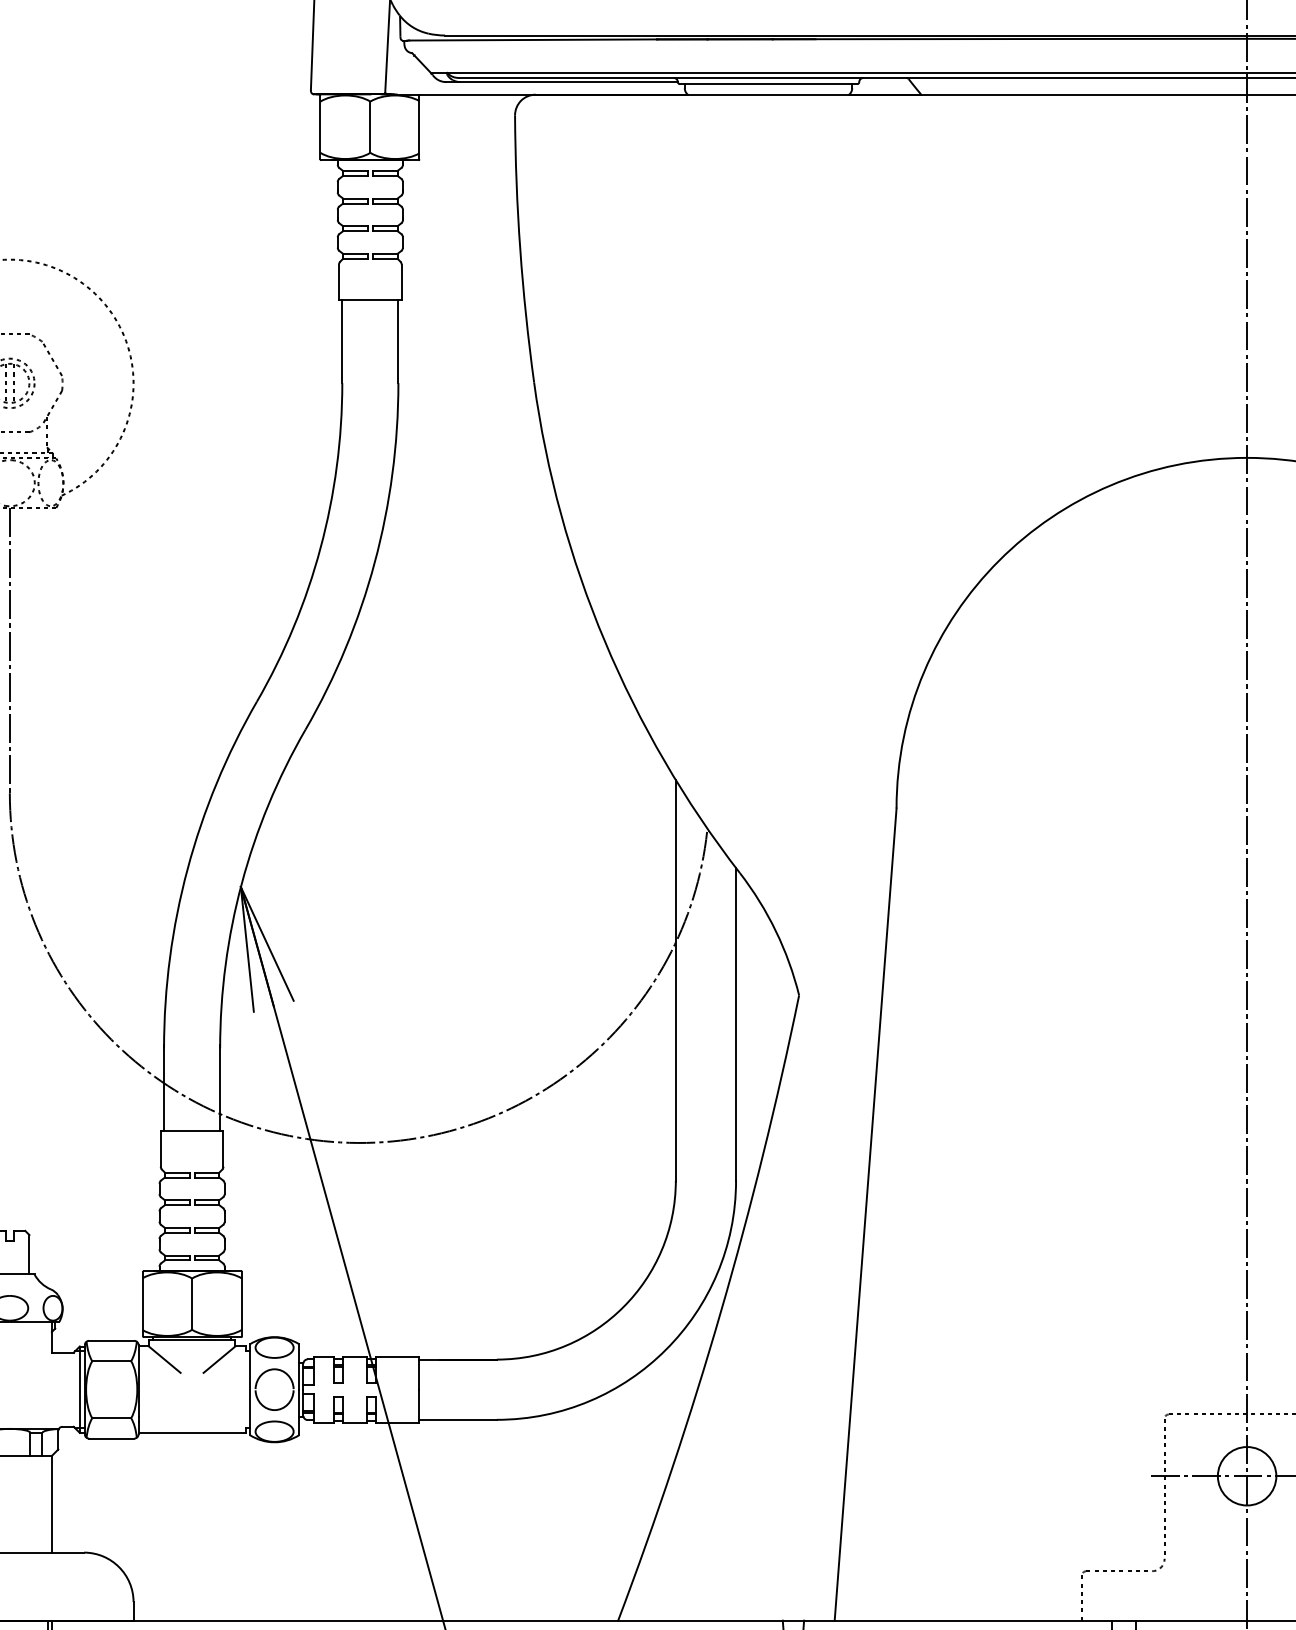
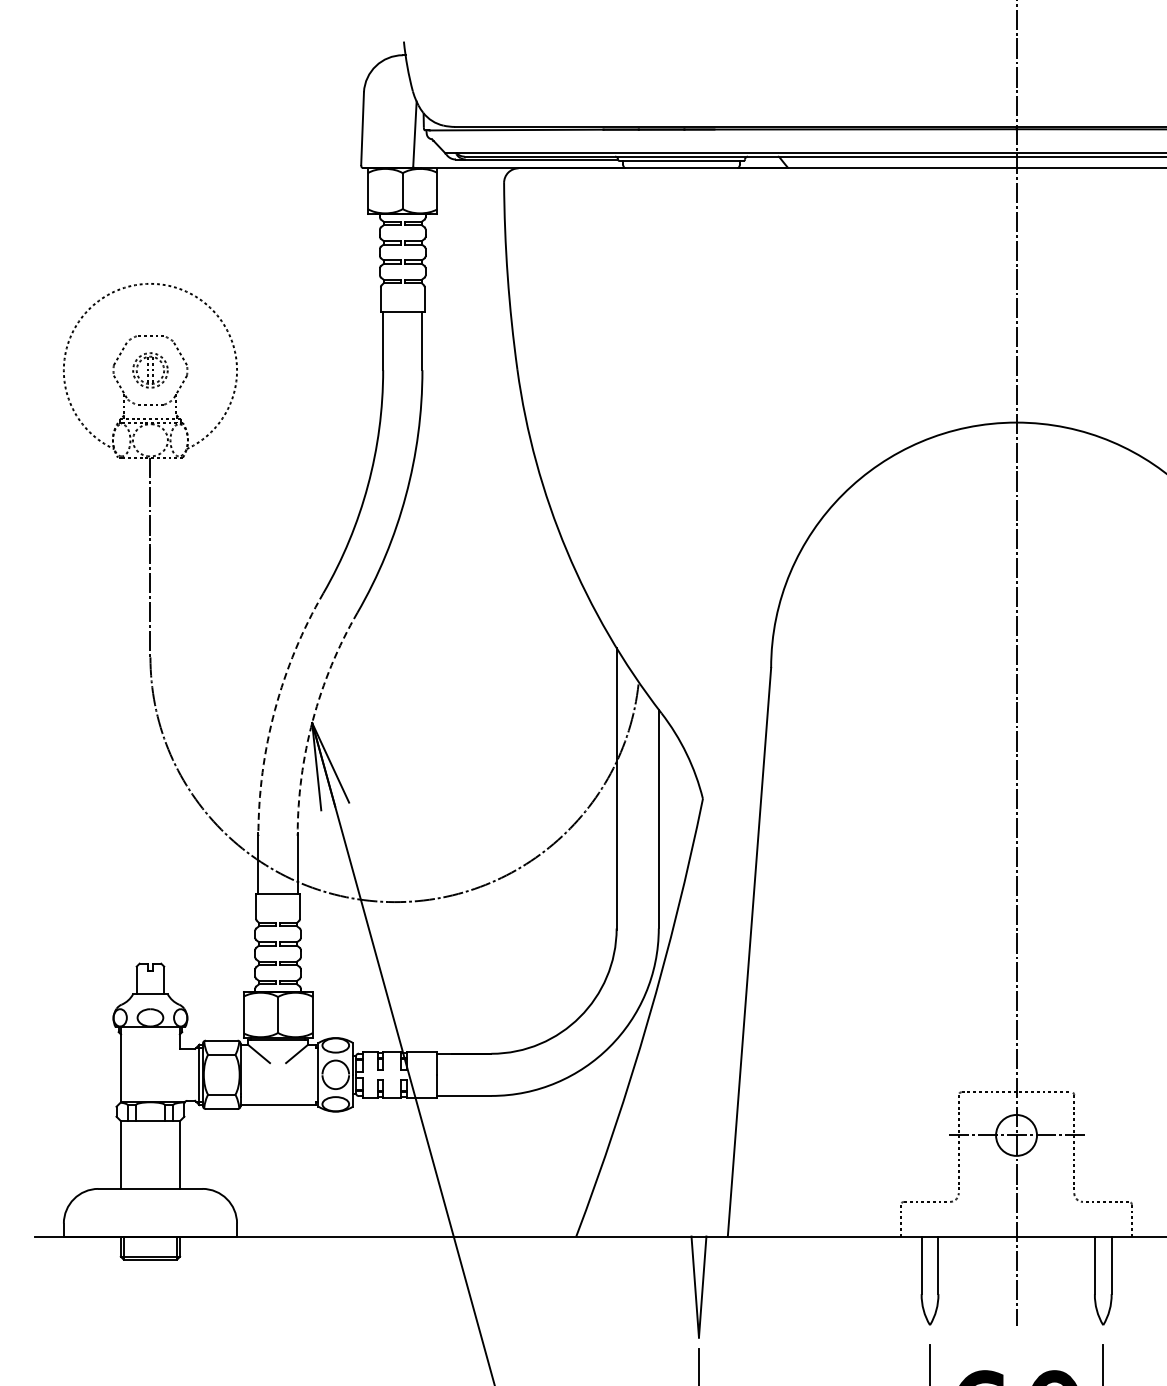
arc: (187, 869) -> (274, 710), solid -> dashed
arc: (241, 883) -> (312, 720), solid -> dashed

